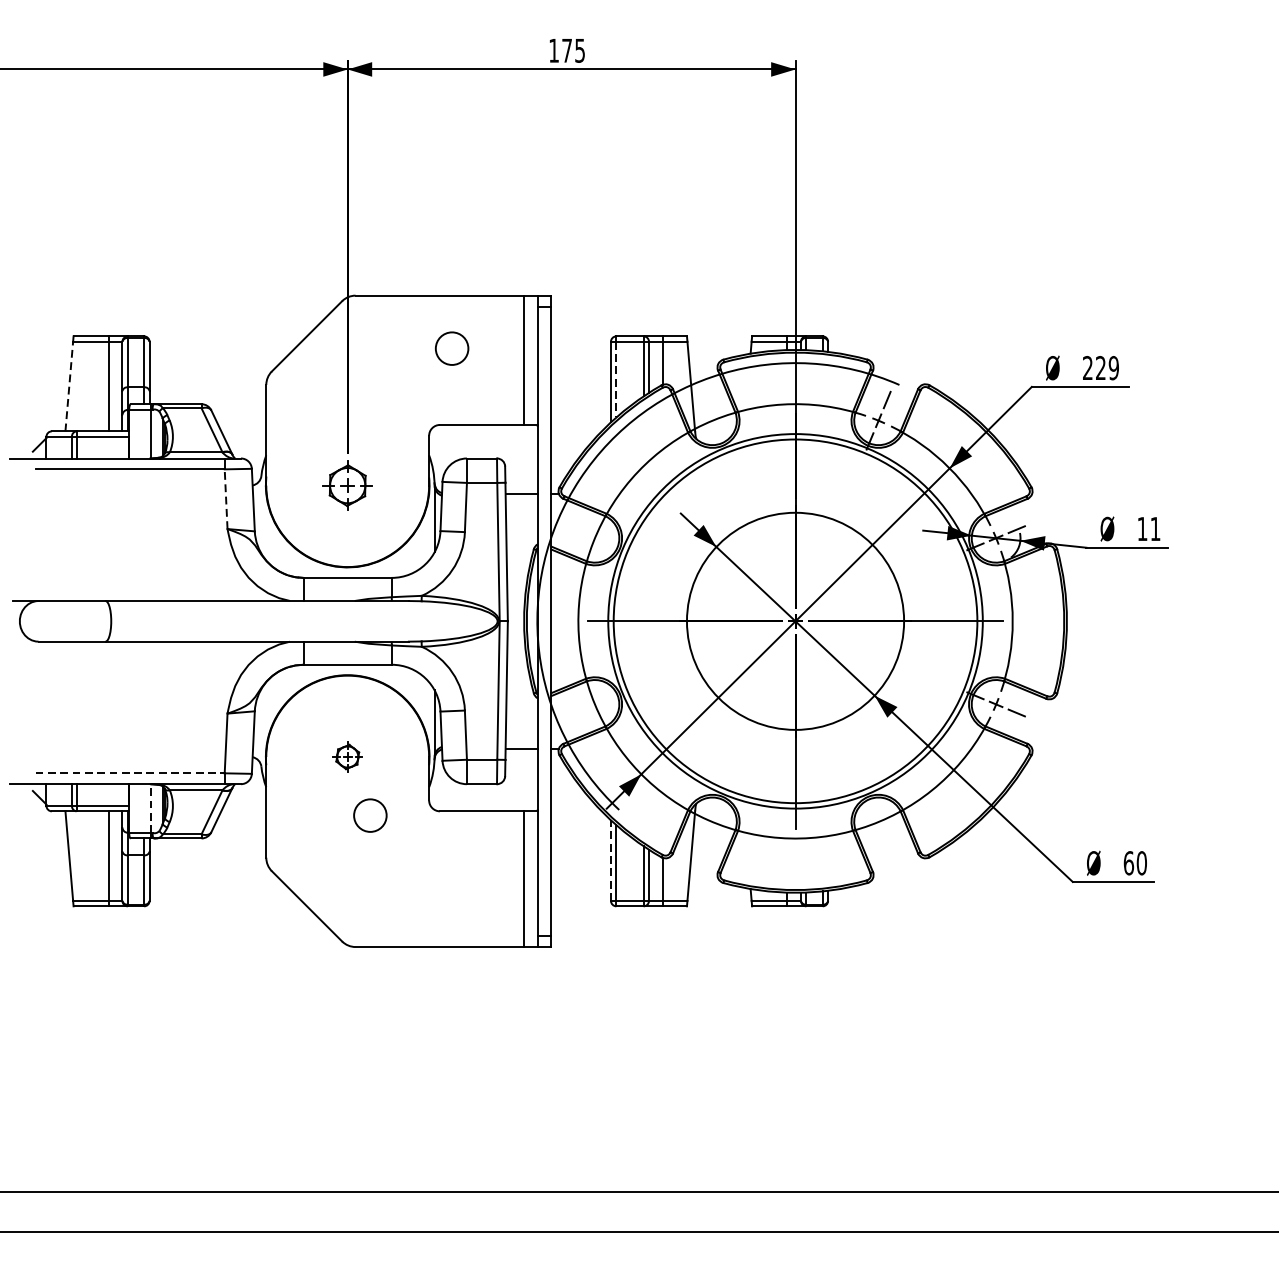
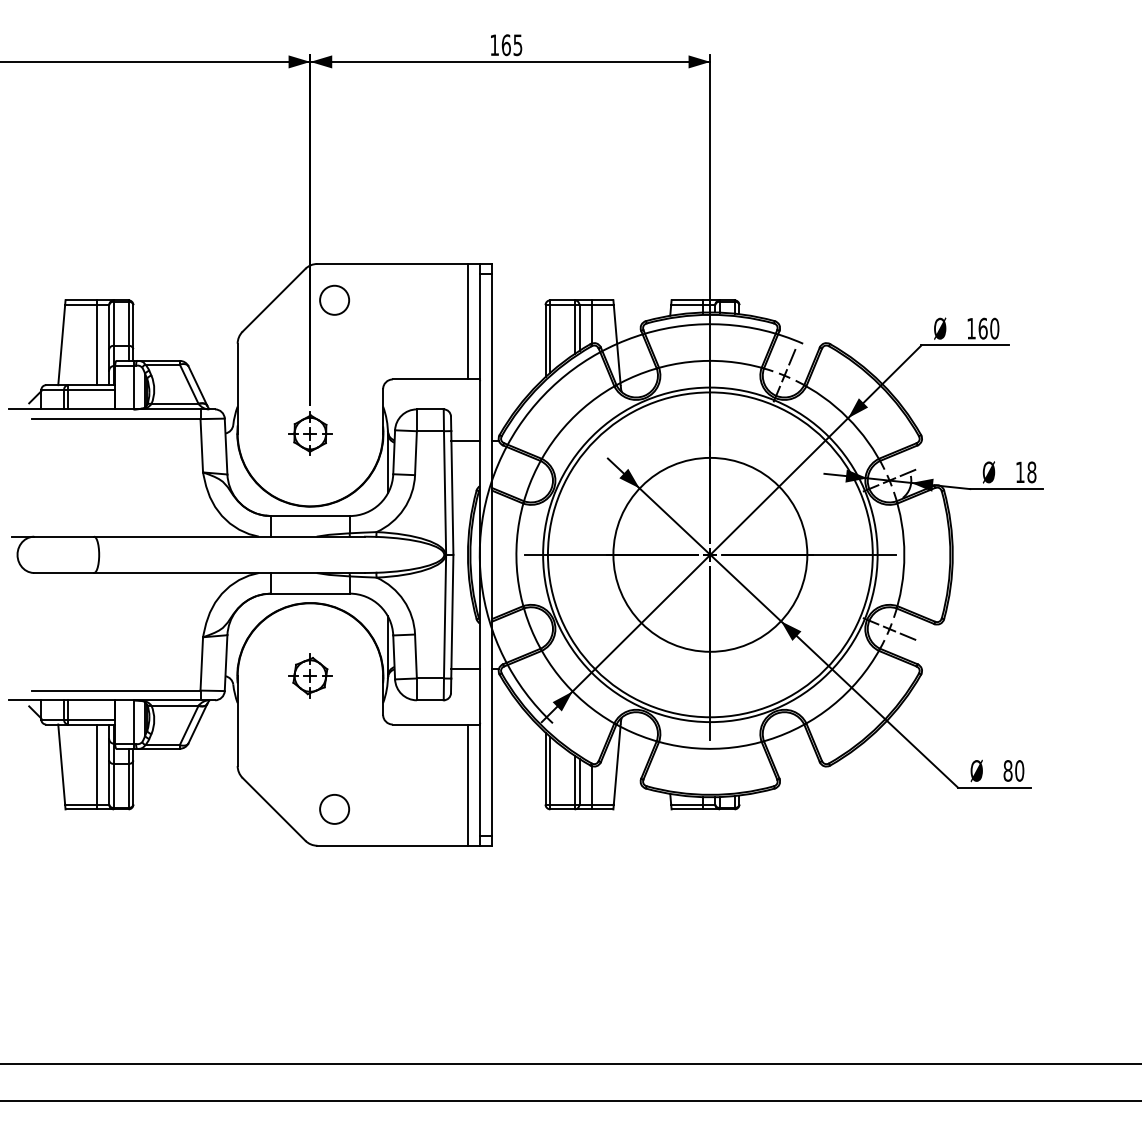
text: (566, 51) -> (505, 45), 175 -> 165
circle: (451, 347) -> (334, 299), moved
text: (1101, 367) -> (983, 328), 229 -> 160
line: (616, 379) -> (550, 338), dashed -> solid
line: (69, 385) -> (61, 344), dashed -> solid
line: (225, 498) -> (201, 445), dashed -> solid
text: (1155, 529) -> (1031, 472), 11 -> 18
part: (347, 756) -> (310, 675), size x1.67
line: (130, 773) -> (116, 690), dashed -> solid
line: (150, 809) -> (134, 722), dashed -> solid
circle: (370, 815) -> (334, 809), moved
line: (610, 860) -> (545, 768), dashed -> solid
text: (1128, 862) -> (1007, 770), 60 -> 80

